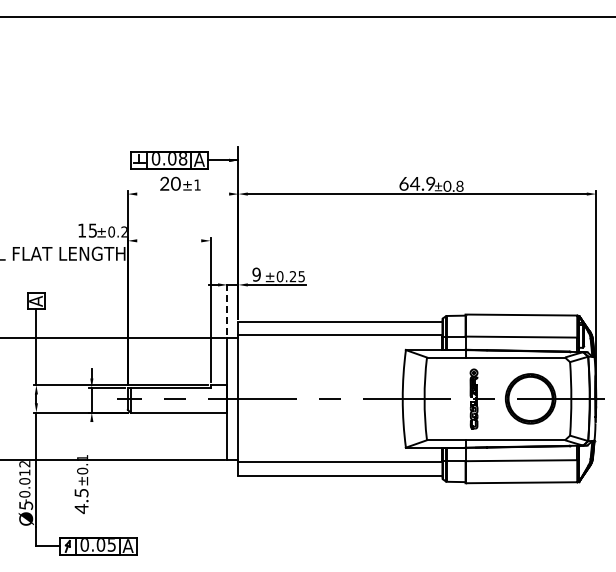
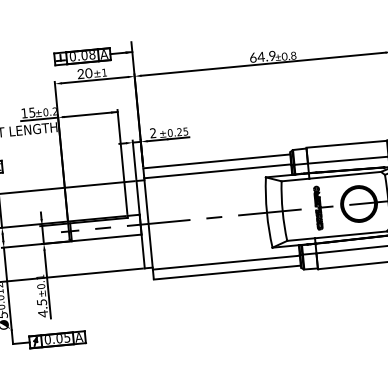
line: (183, 194) -> (95, 80), added
line: (101, 240) -> (39, 119), added
line: (172, 240) -> (90, 114), added
text: (256, 274) -> (153, 133), 9 -> 2
line: (227, 308) -> (134, 159), dashed -> solid
line: (91, 469) -> (47, 284), added

